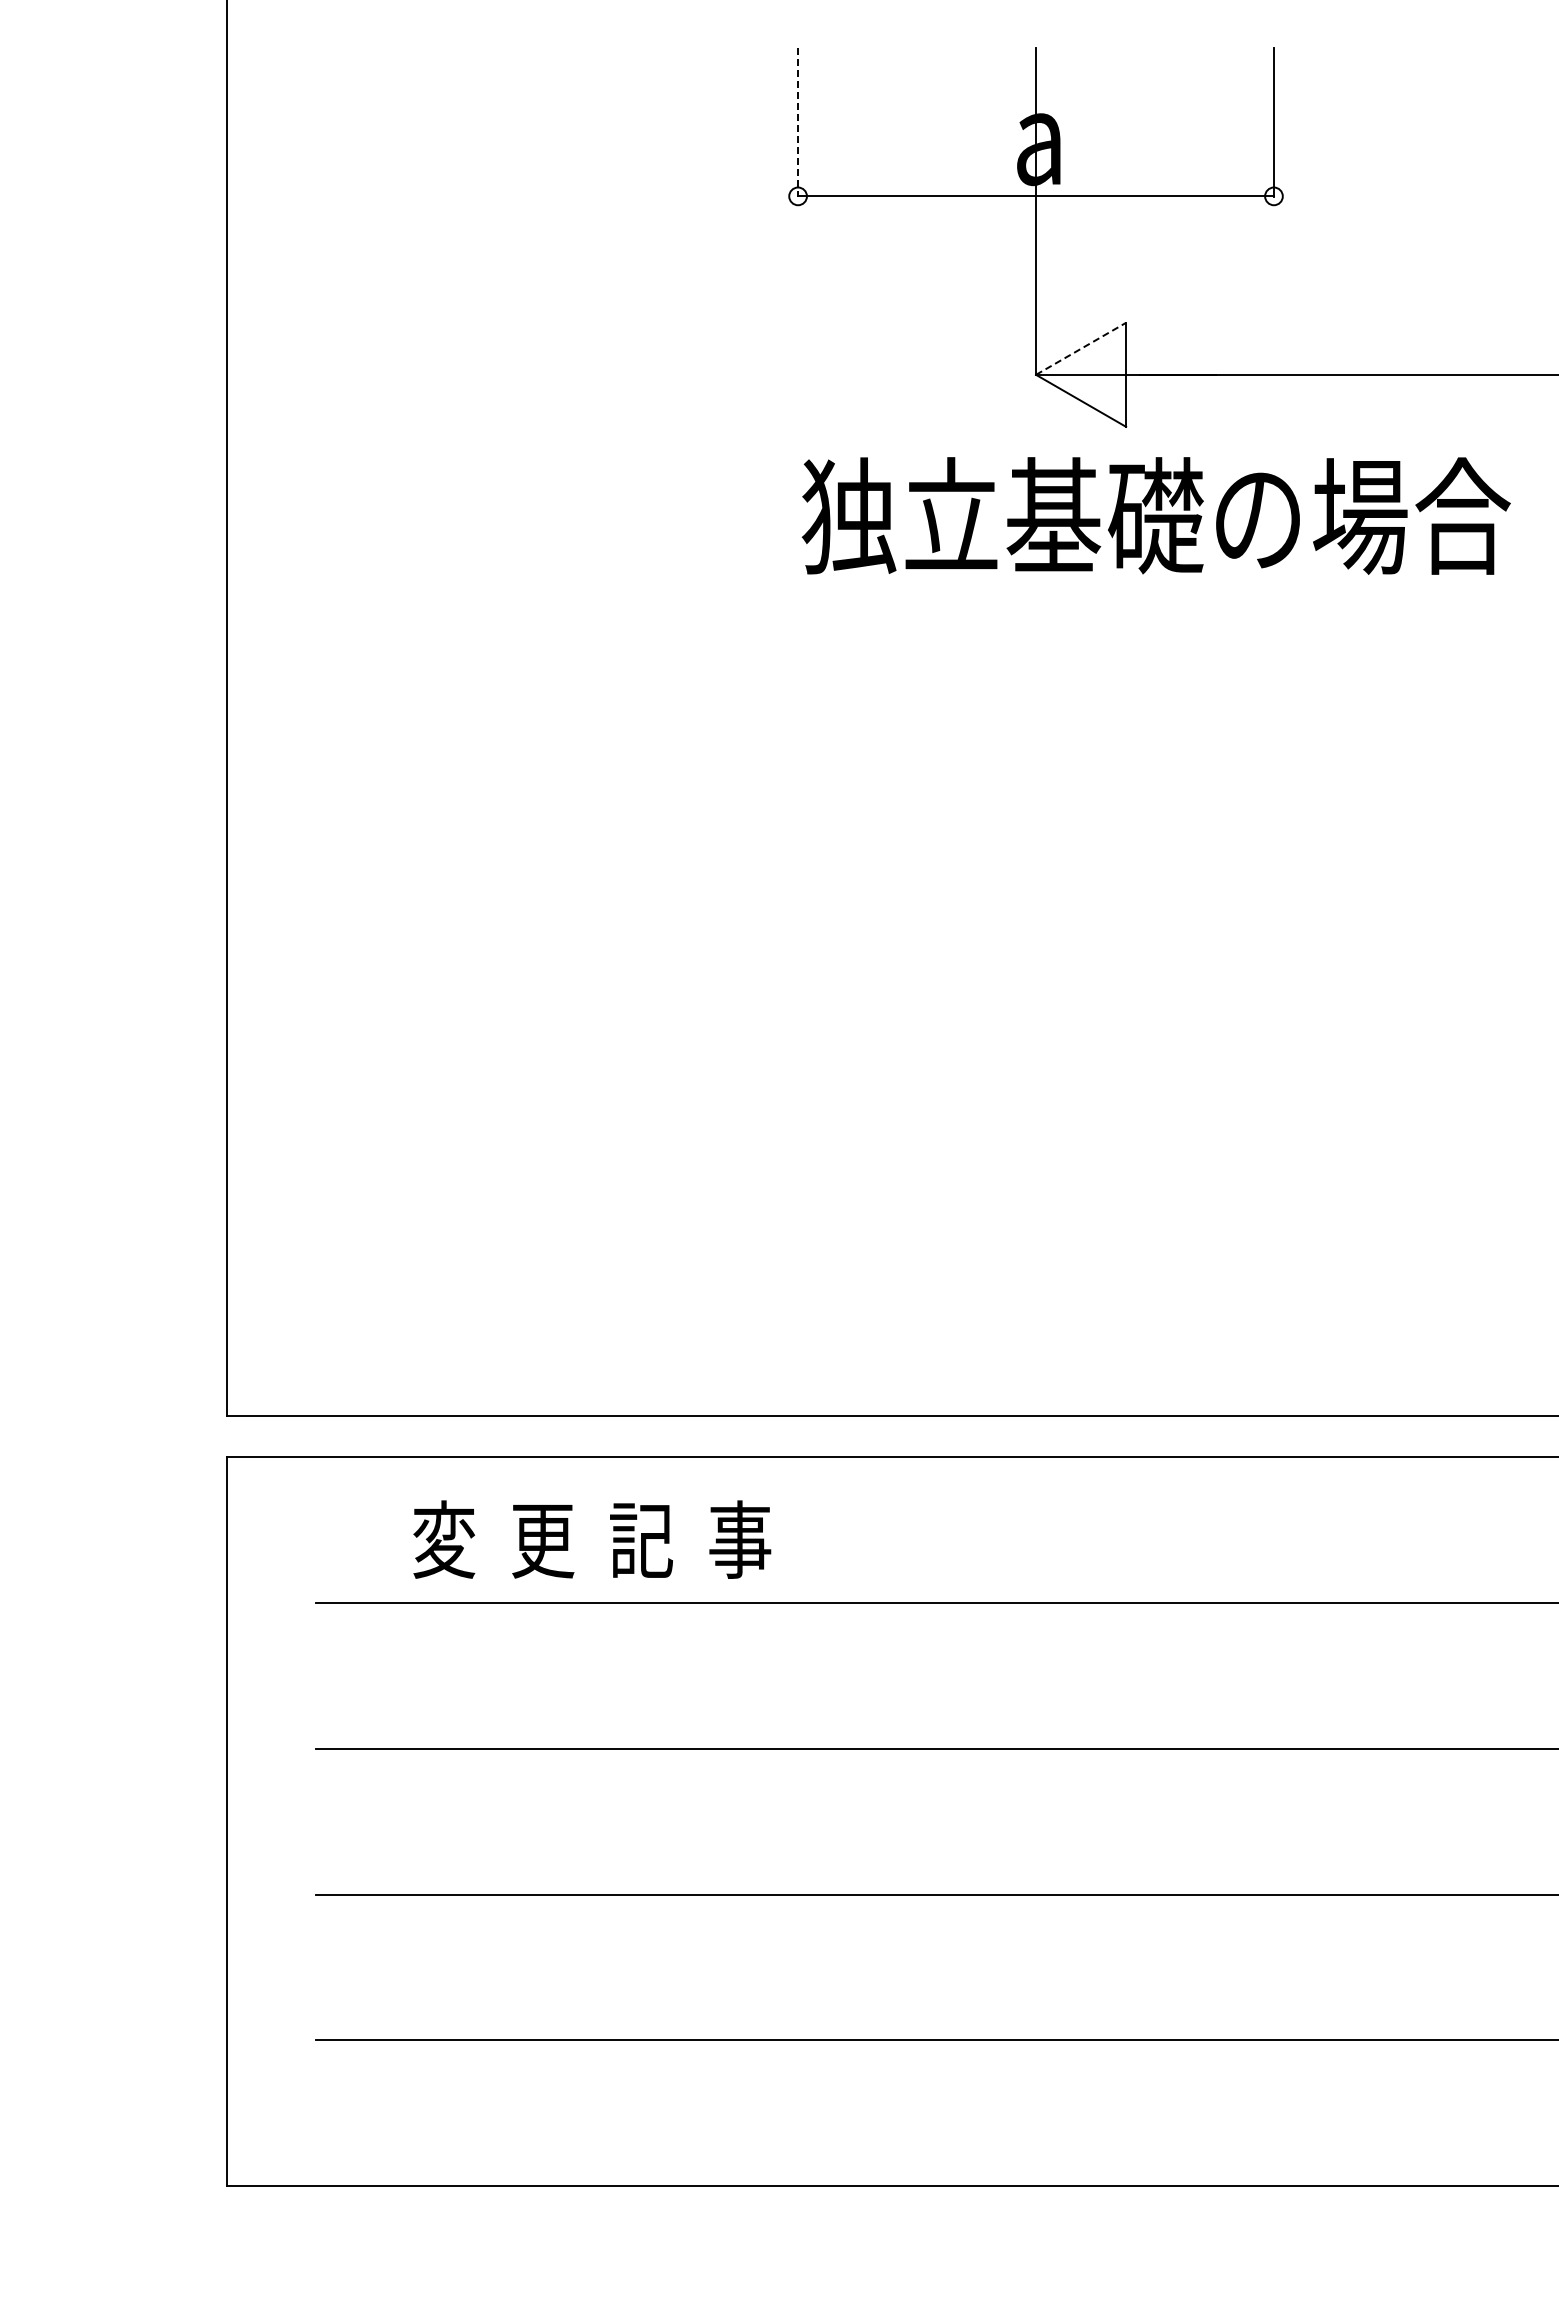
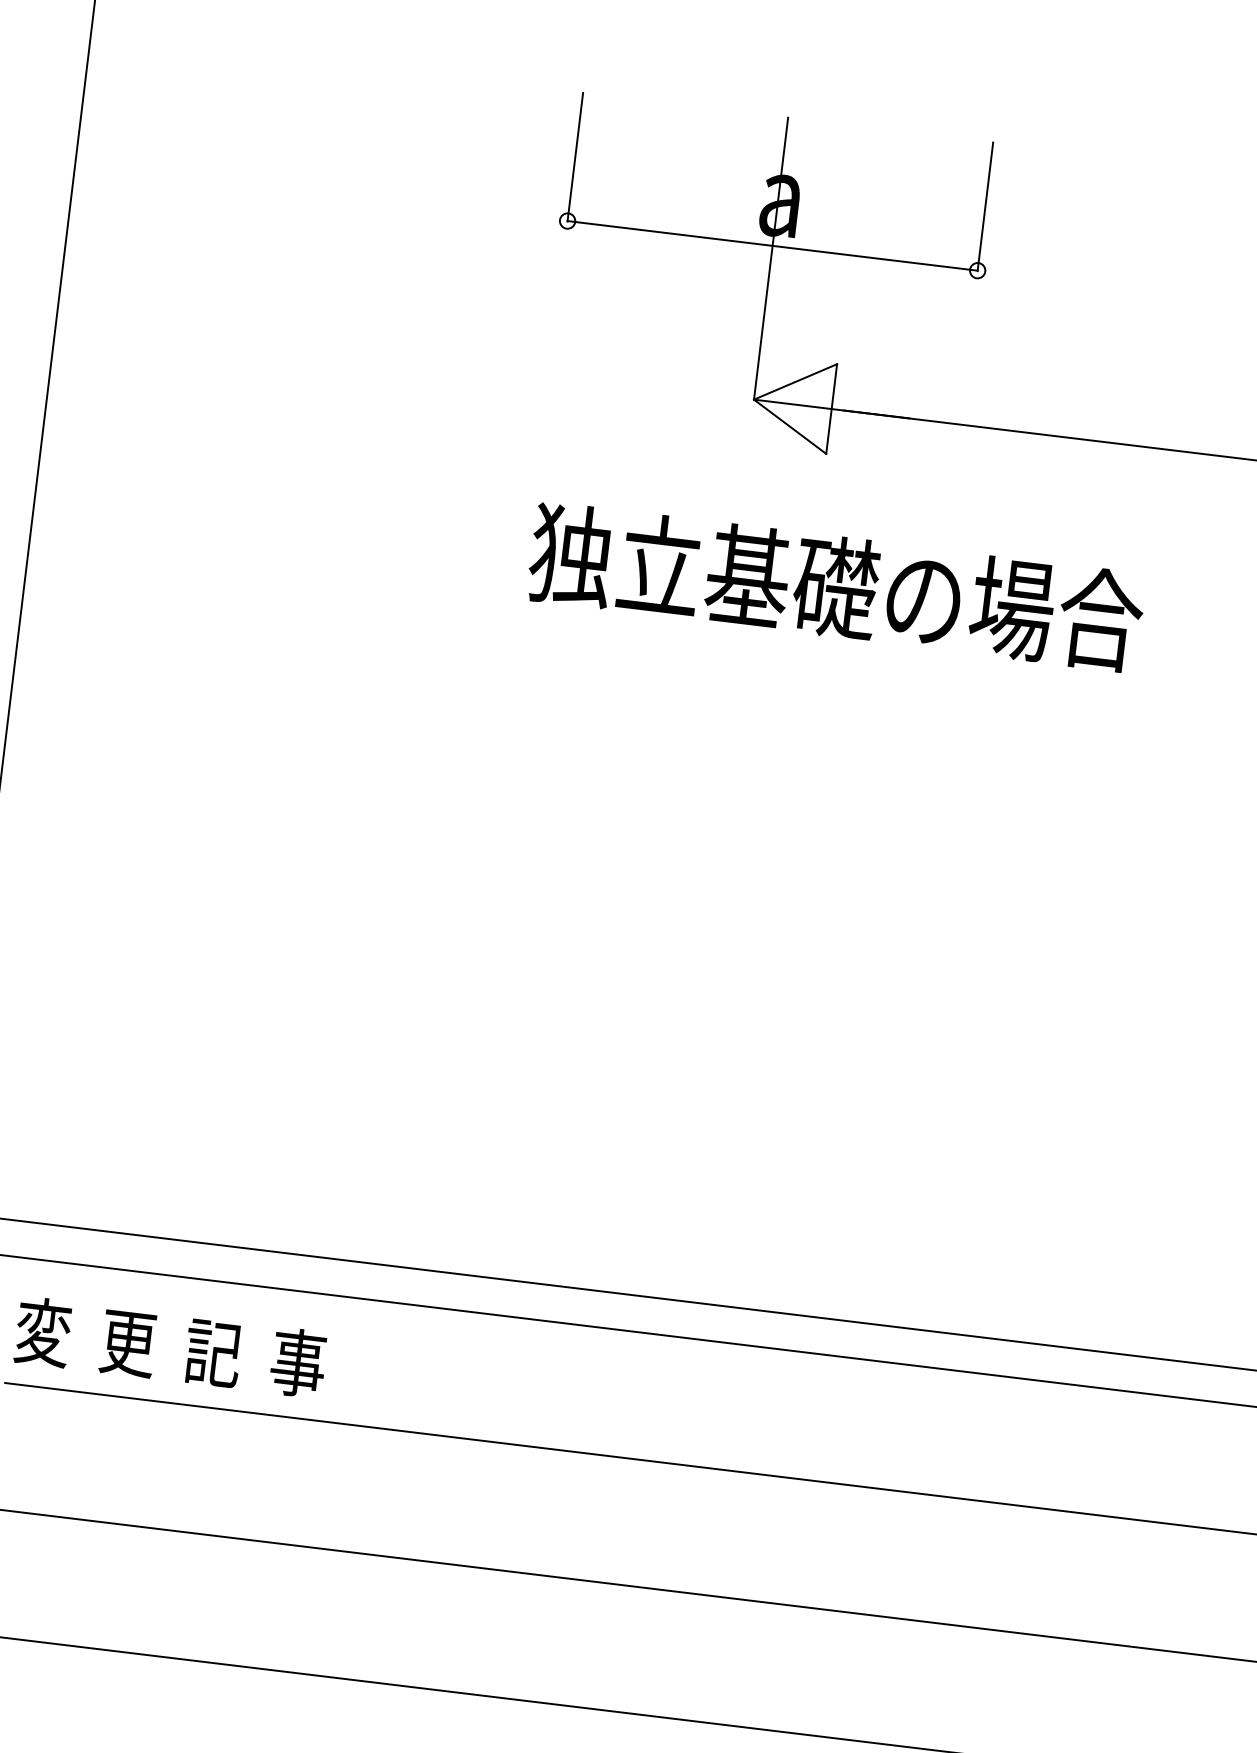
line: (798, 122) -> (575, 157), dashed -> solid
line: (1081, 348) -> (795, 381), dashed -> solid
text: (1155, 515) -> (835, 586), moved
text: (592, 1539) -> (171, 1347), moved

